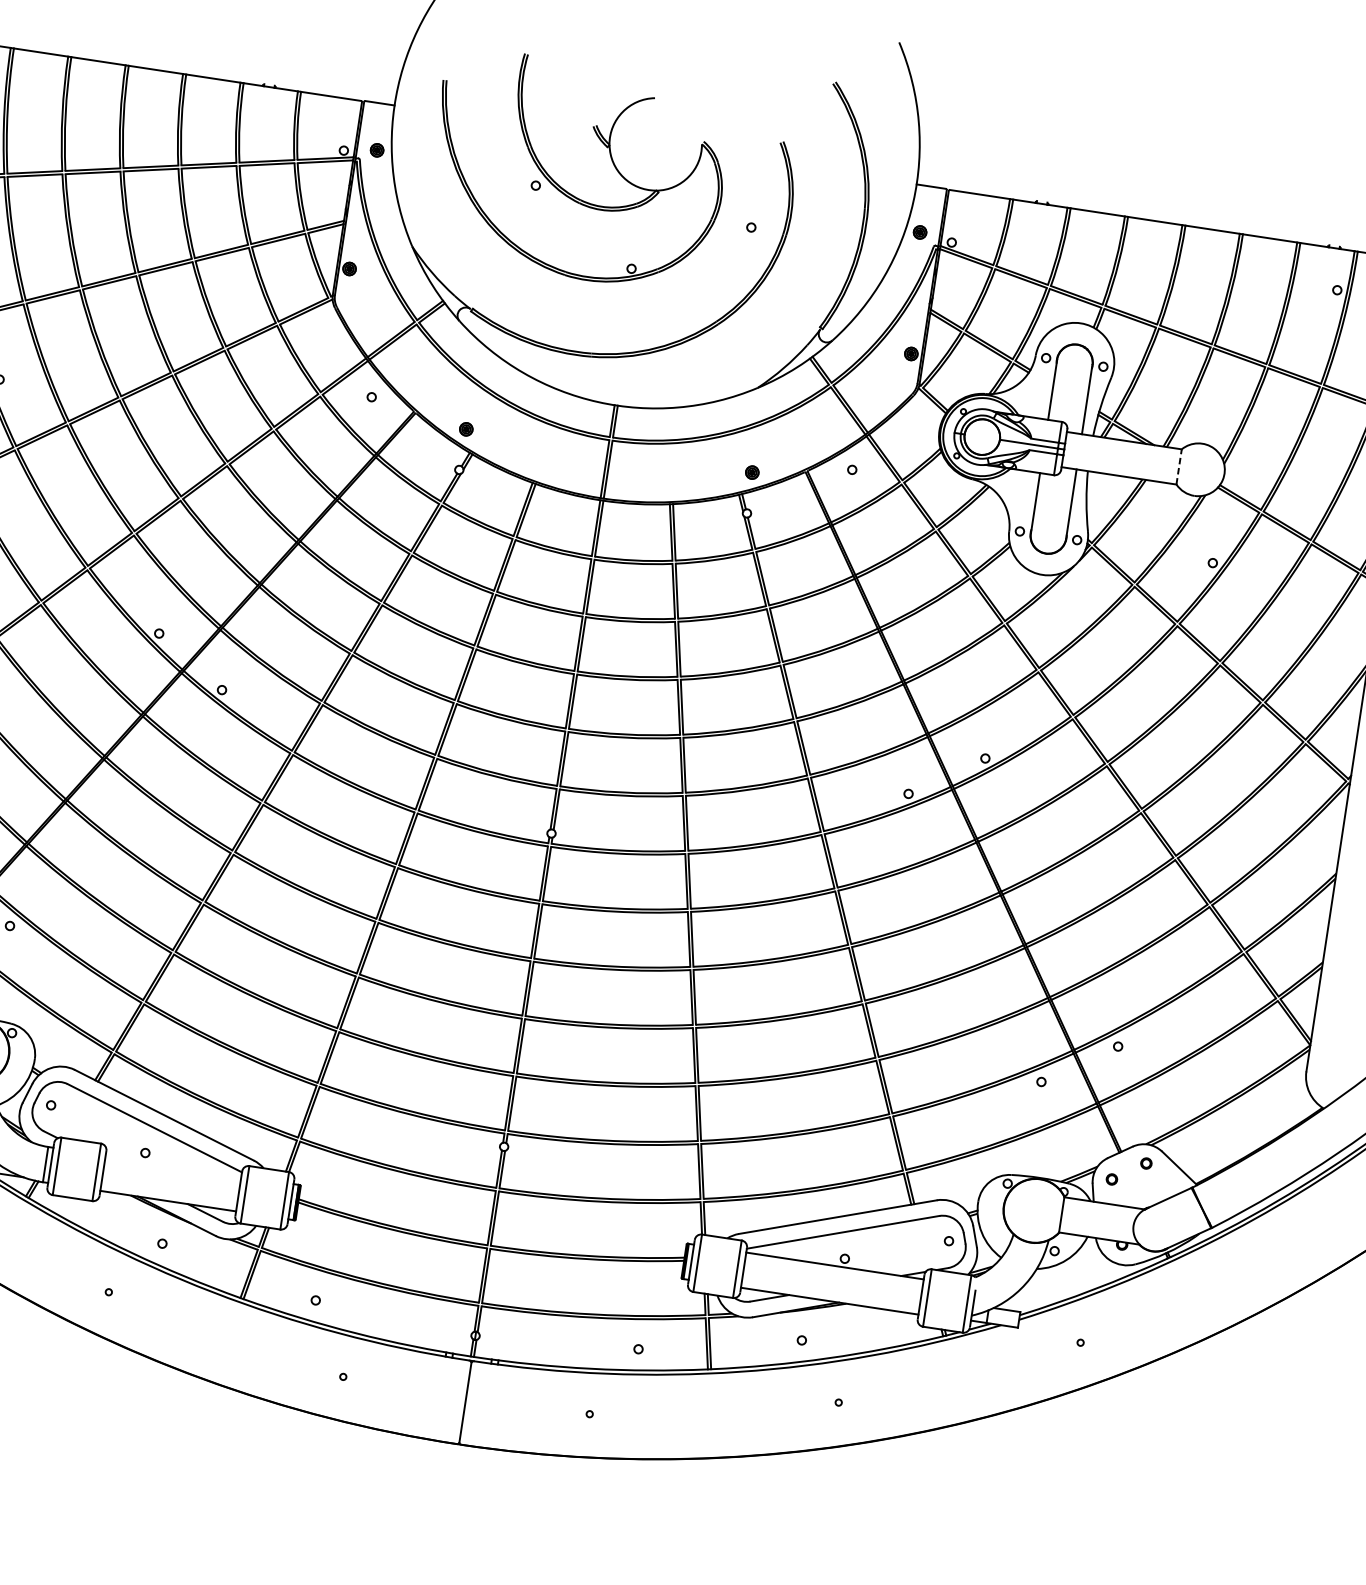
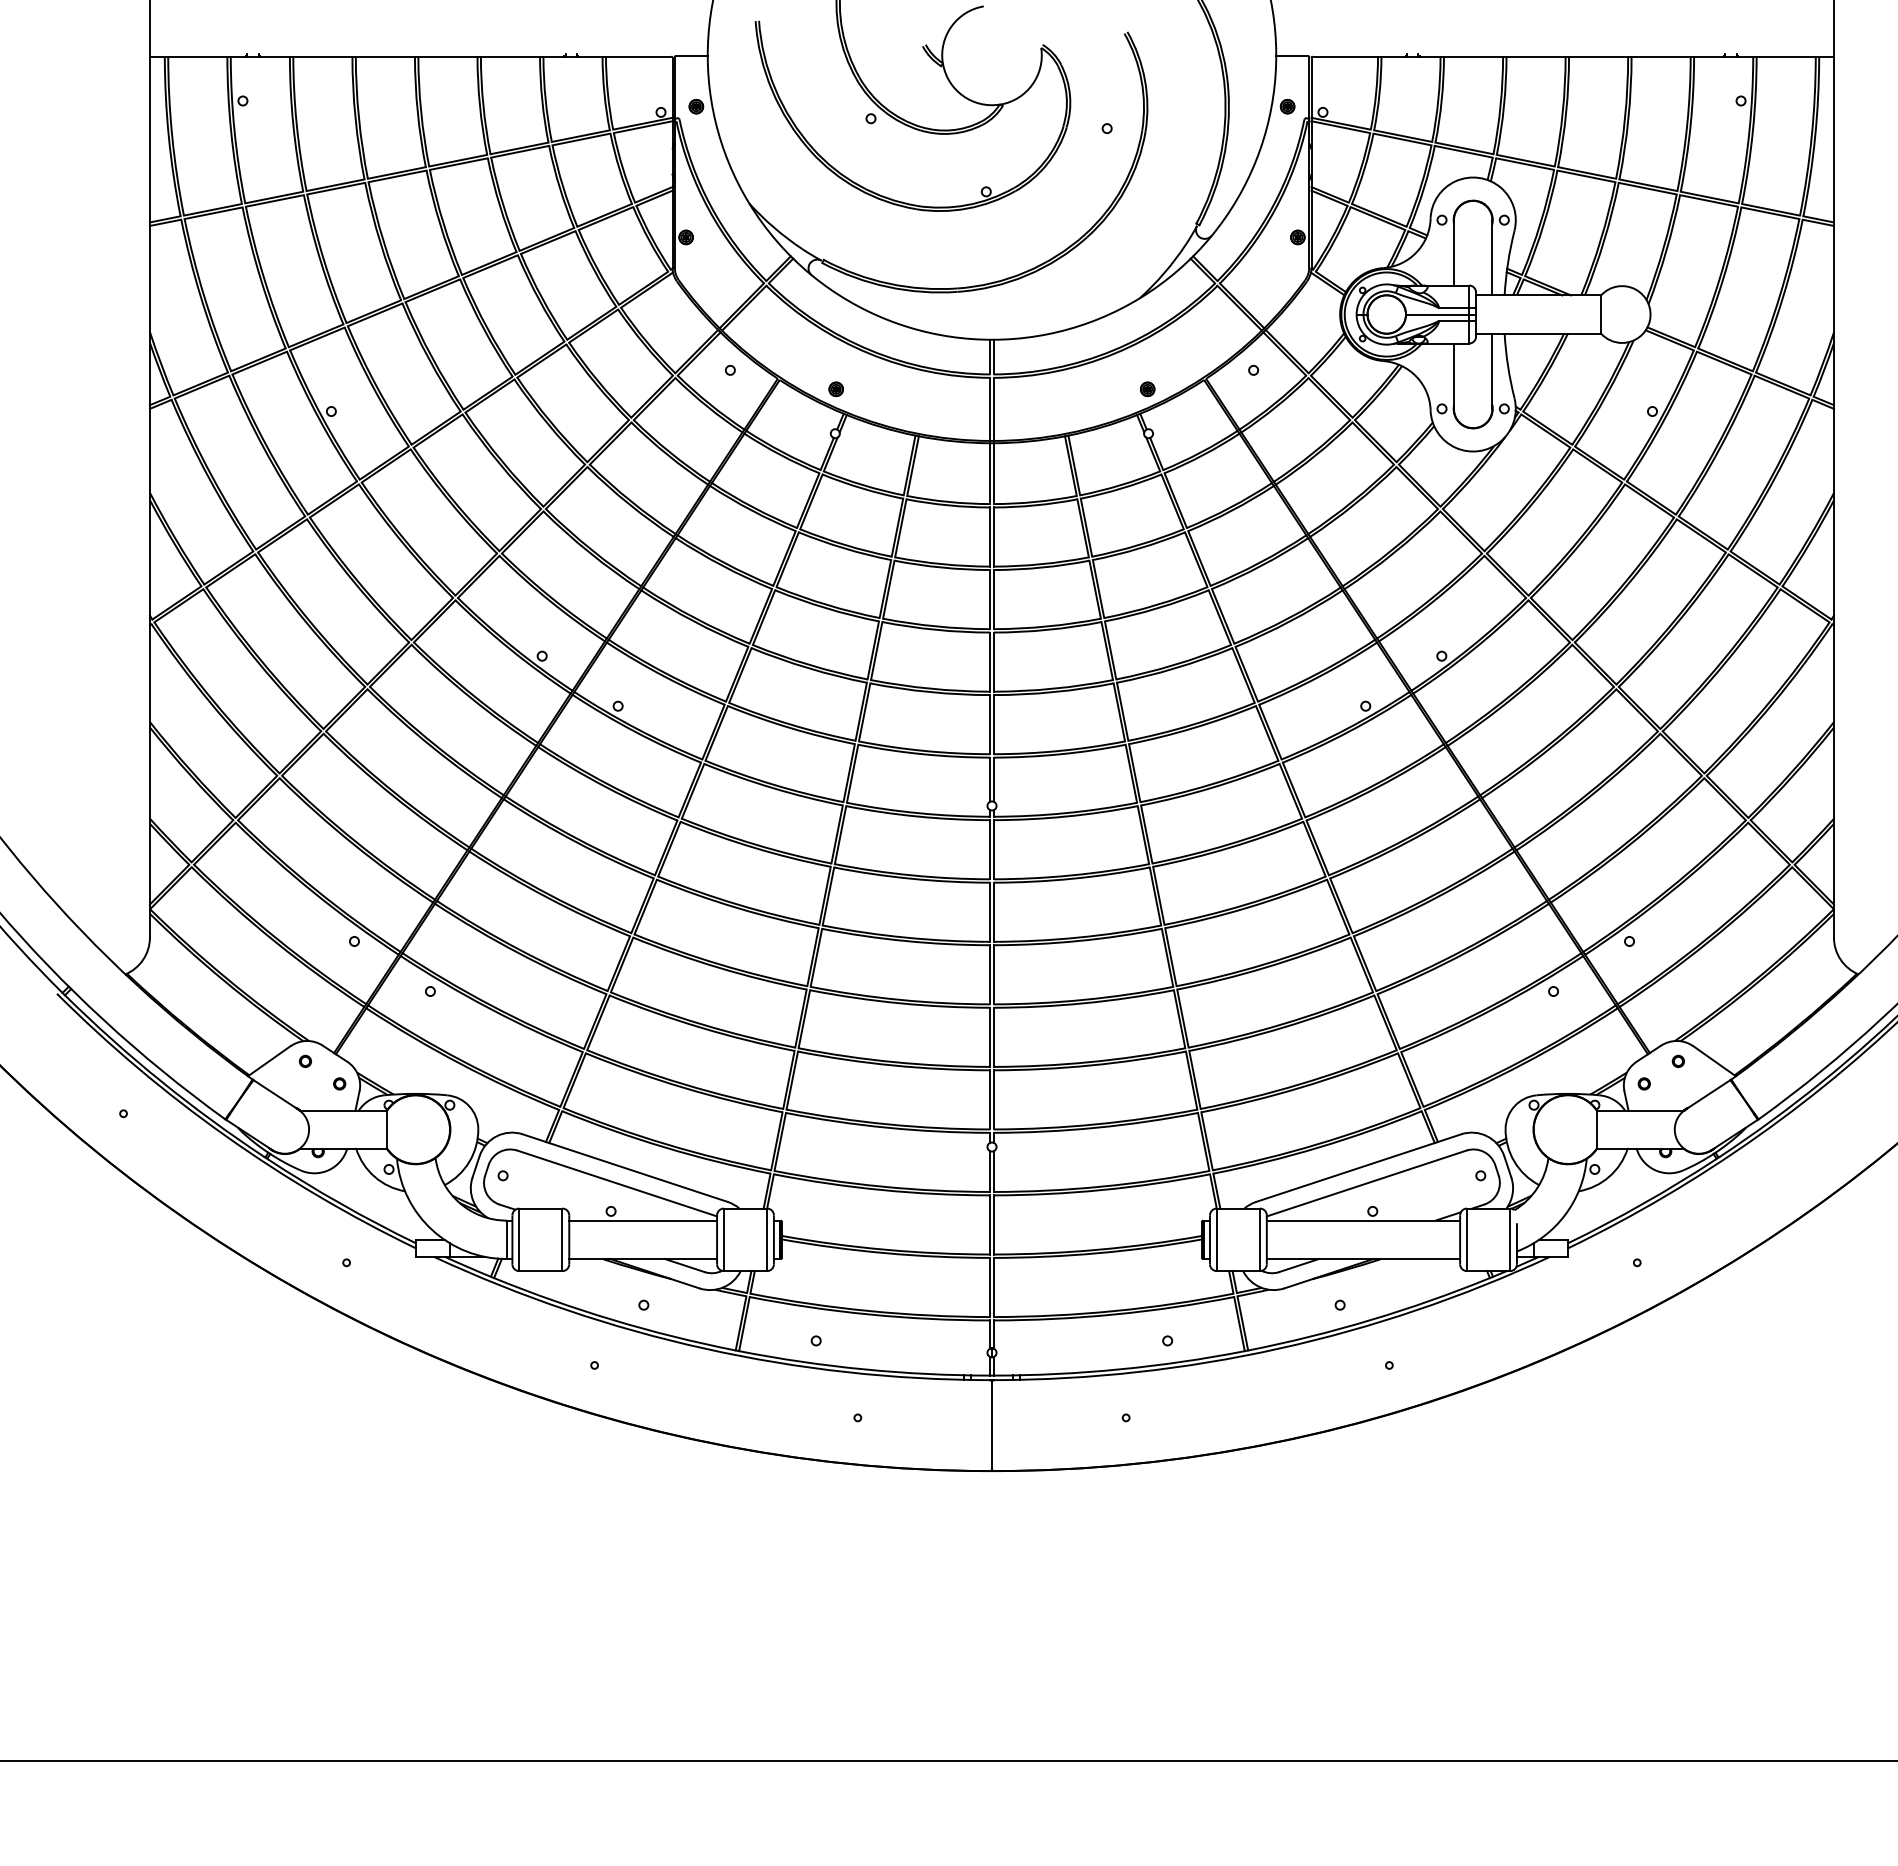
line: (1179, 466) -> (1601, 314), dashed -> solid
line: (173, 1165) -> (643, 1220), added

